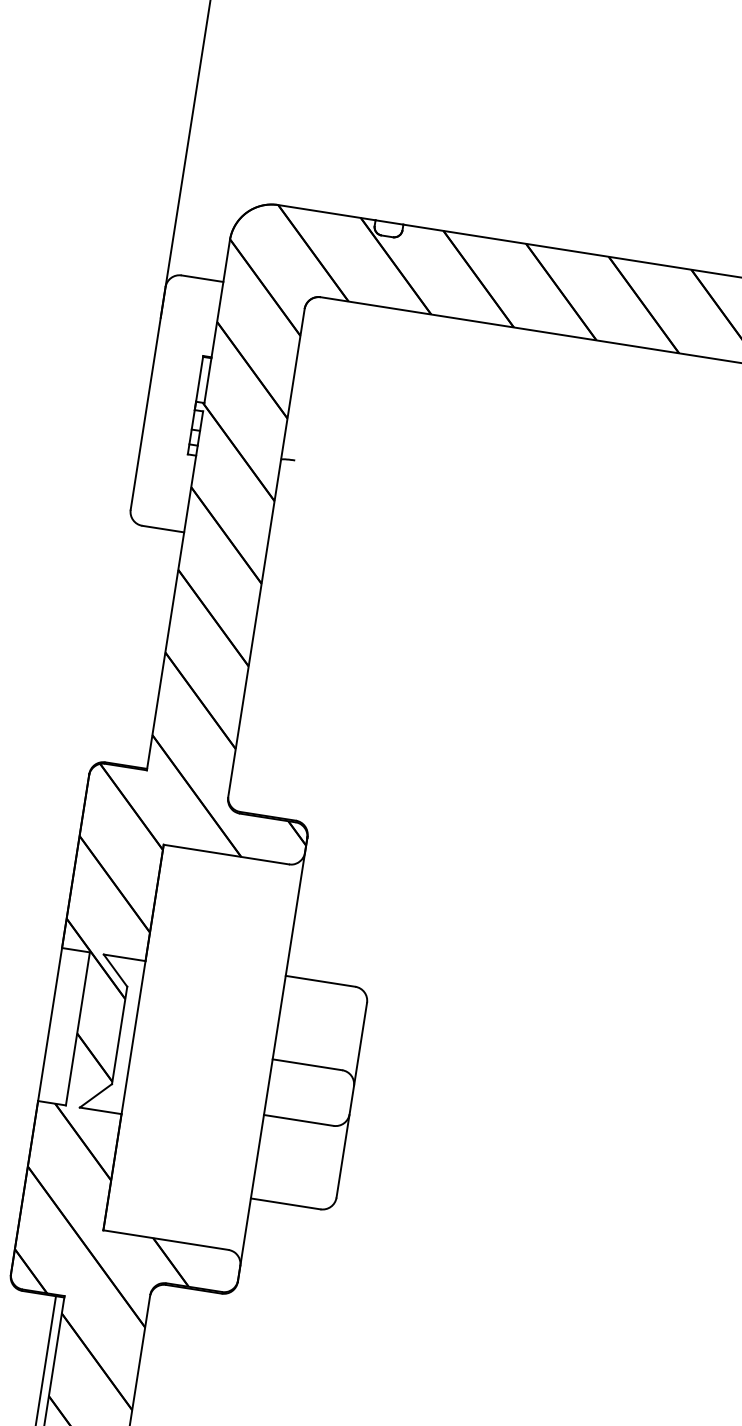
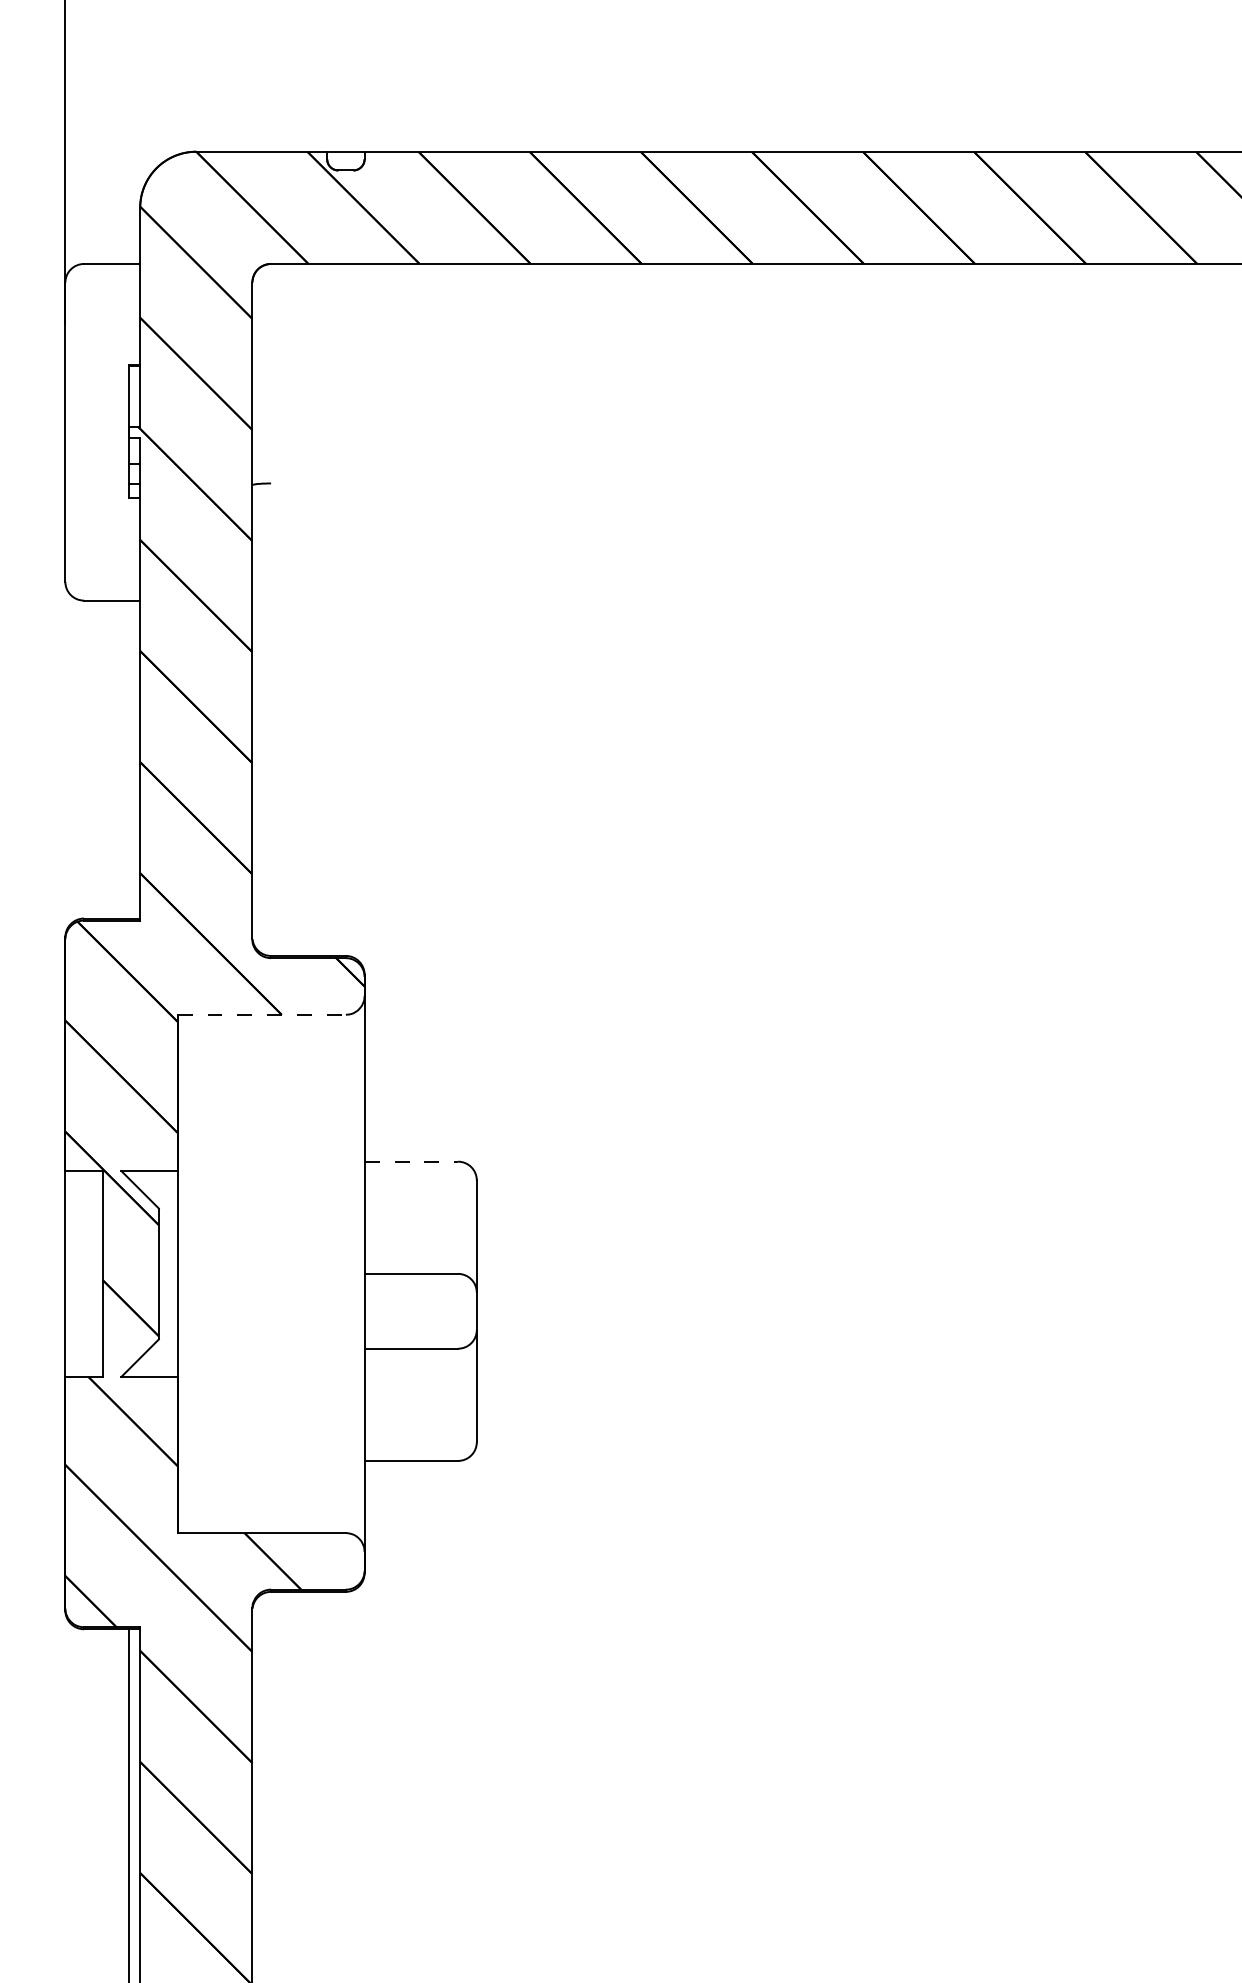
line: (226, 854) -> (262, 1014), solid -> dashed
line: (320, 981) -> (411, 1161), solid -> dashed

